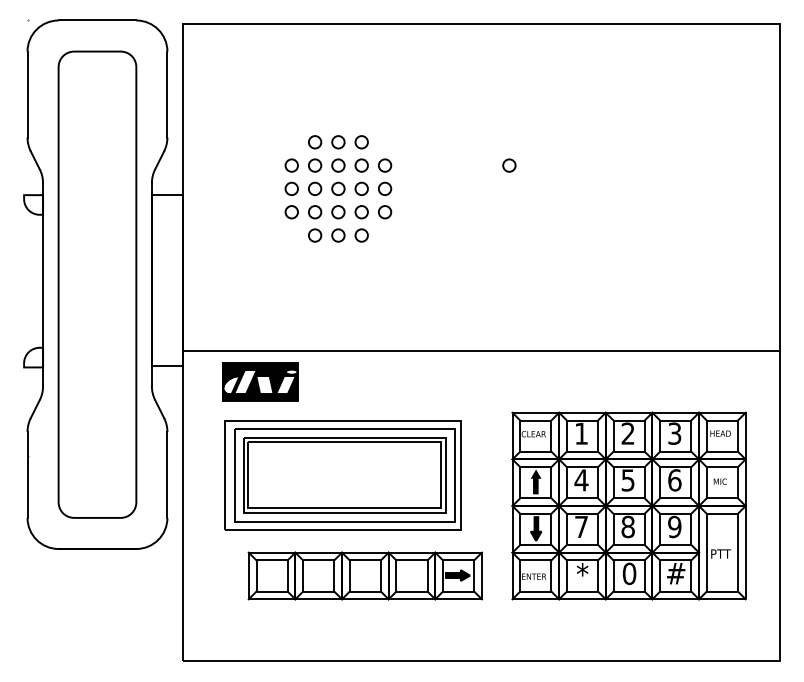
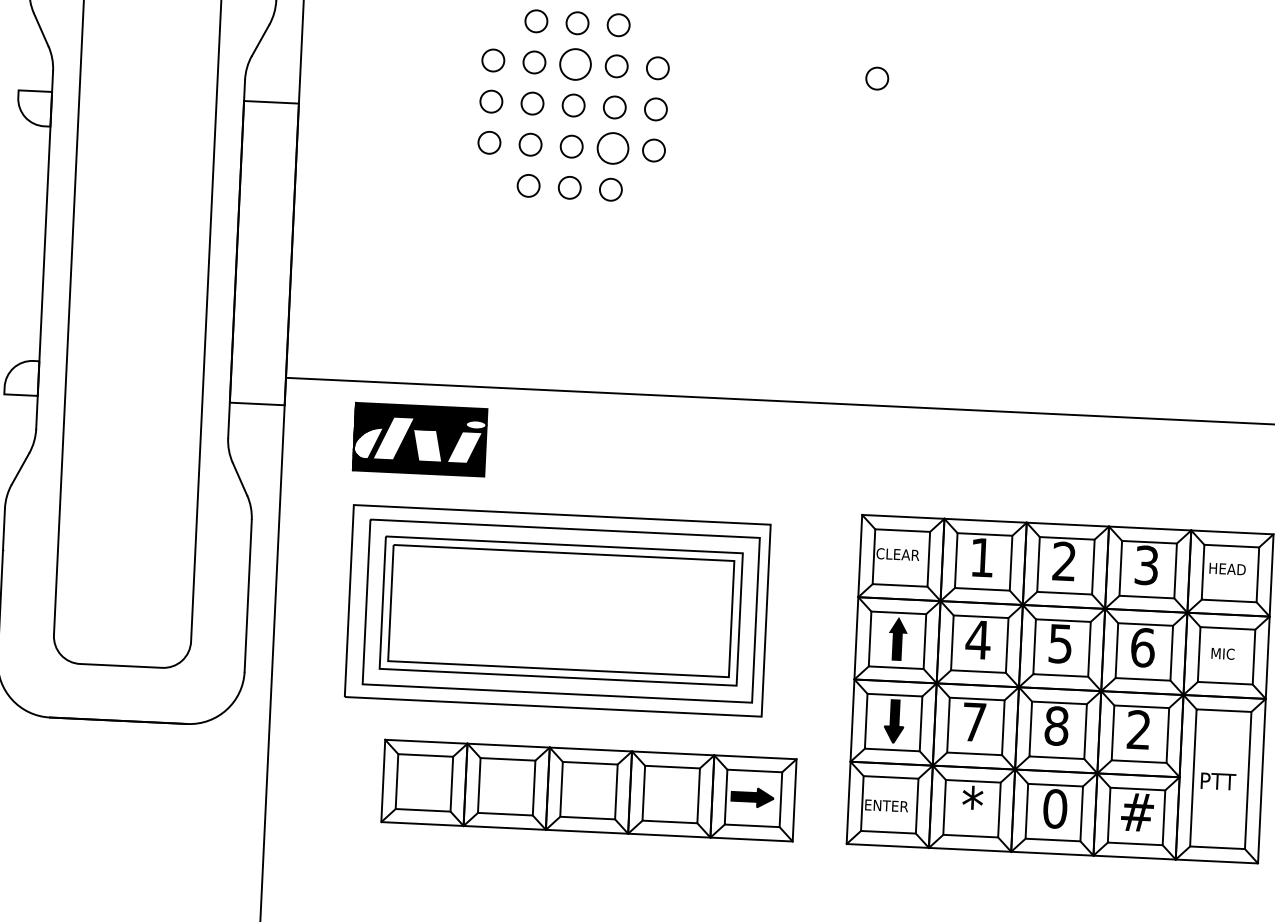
circle: (338, 165) -> (575, 64), size x1.4
circle: (361, 212) -> (612, 149), size x1.4
text: (674, 526) -> (1138, 729), 9 -> 2

